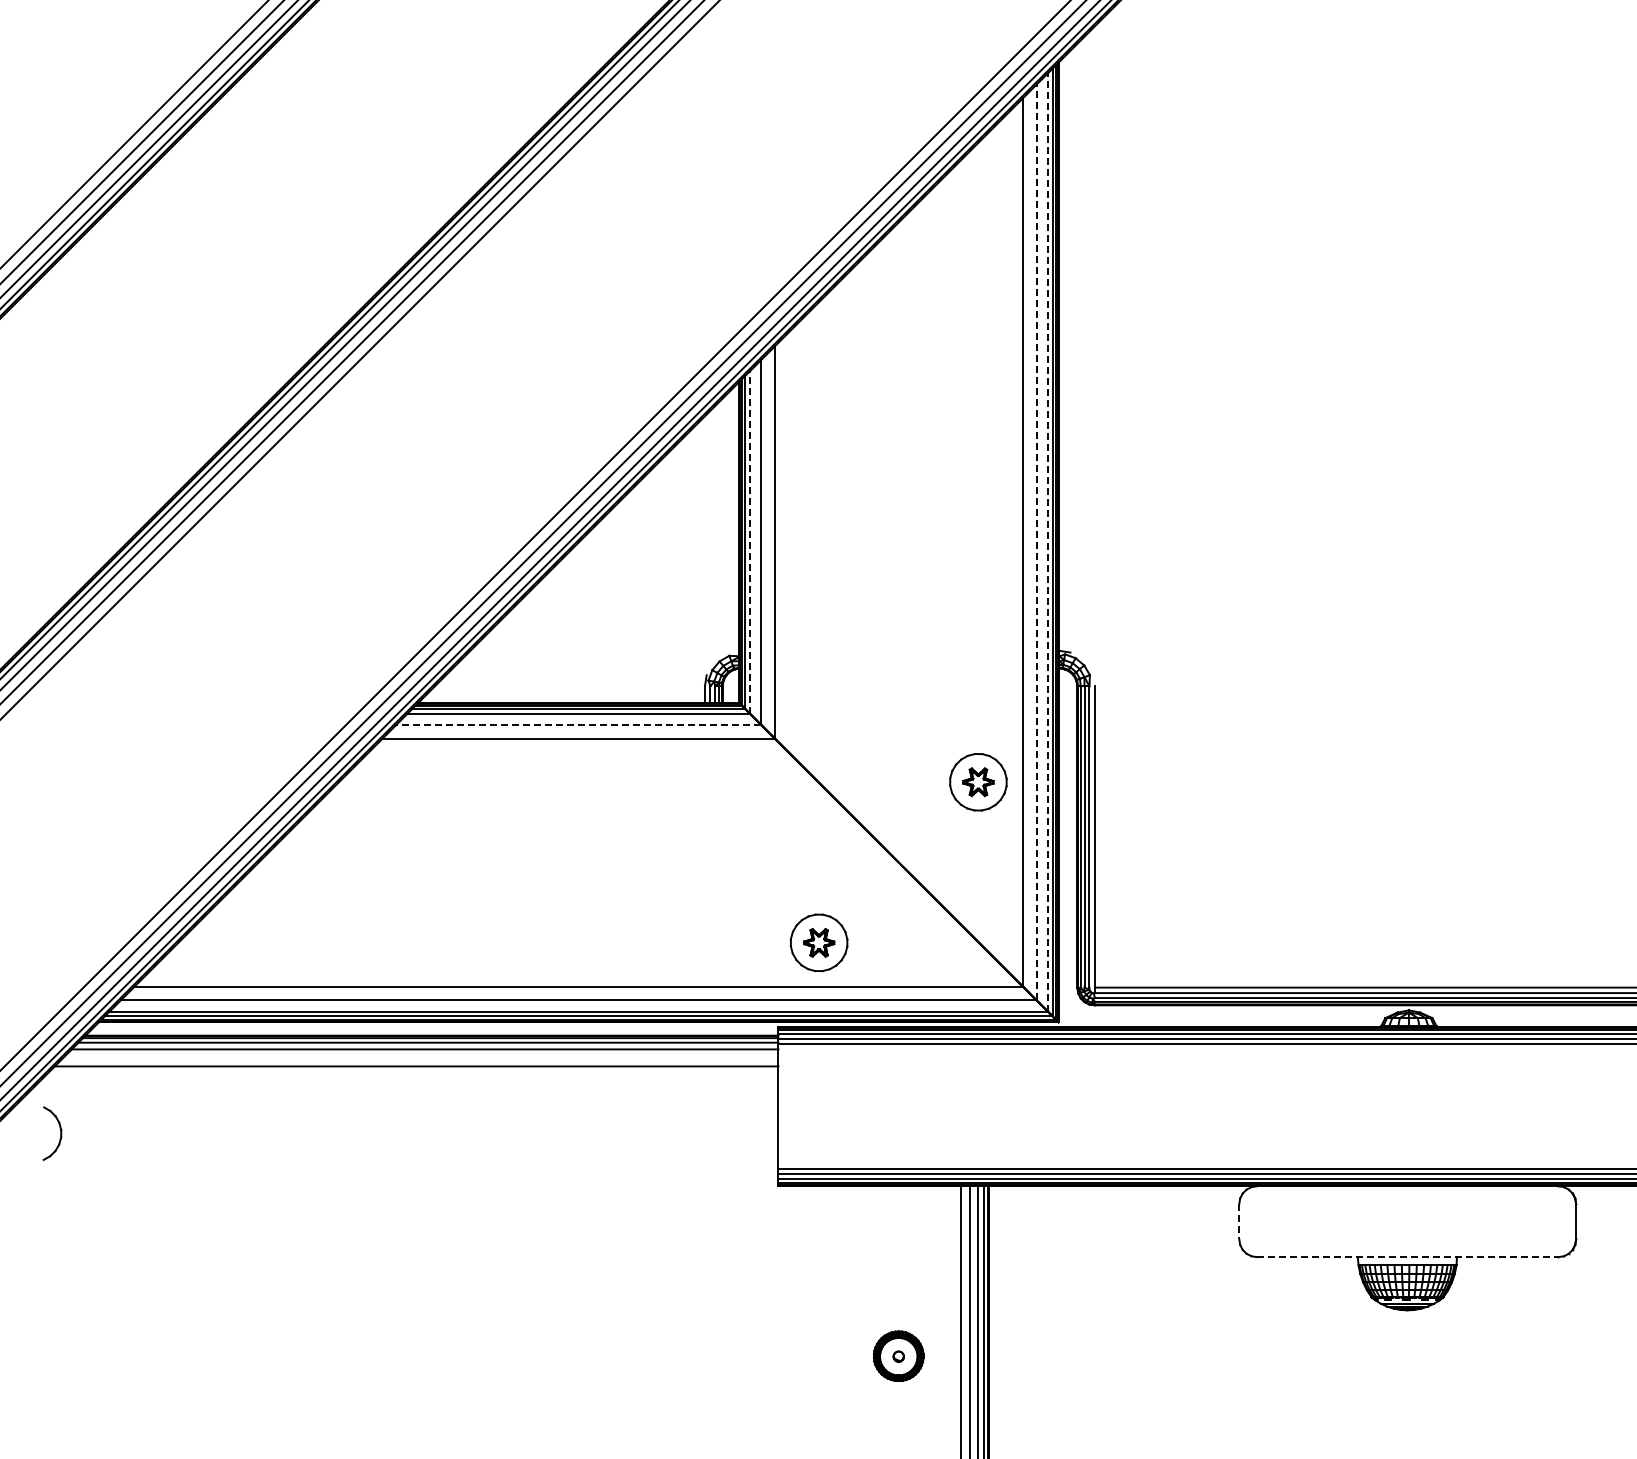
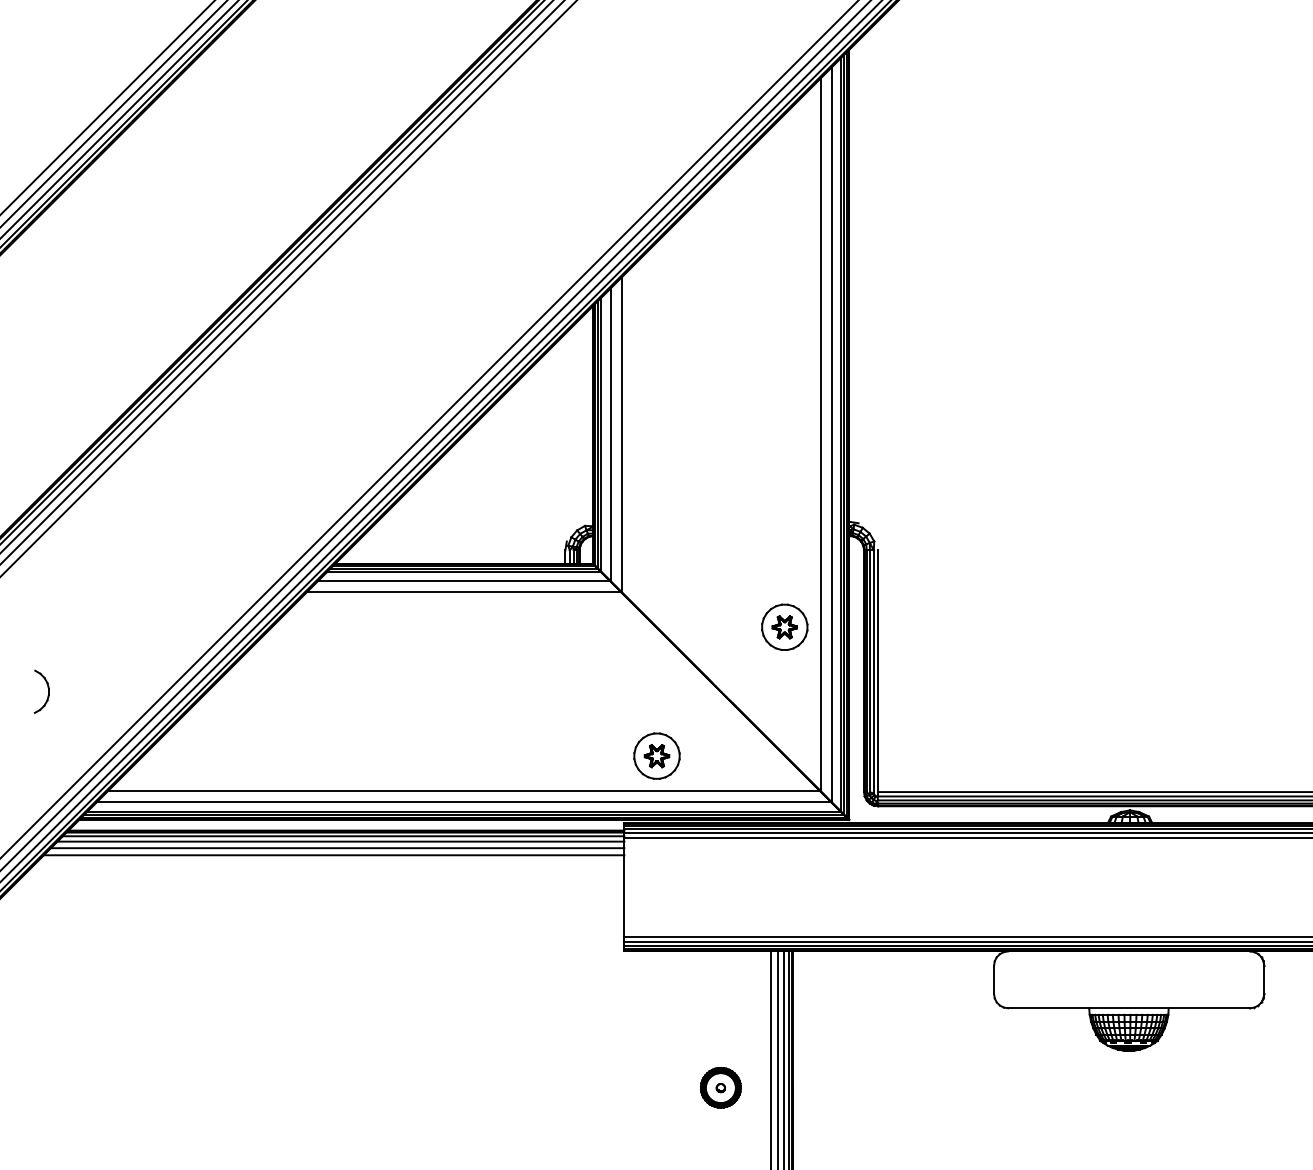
line: (749, 541) -> (601, 434), dashed -> solid
line: (1048, 541) -> (841, 434), dashed -> solid
line: (1036, 542) -> (831, 434), dashed -> solid
line: (578, 725) -> (463, 581), dashed -> solid
line: (420, 1057) -> (337, 848), added
part: (60, 1133) -> (48, 691), moved
line: (1239, 1221) -> (994, 979), dashed -> solid
line: (1407, 1257) -> (1128, 1008), dashed -> solid

